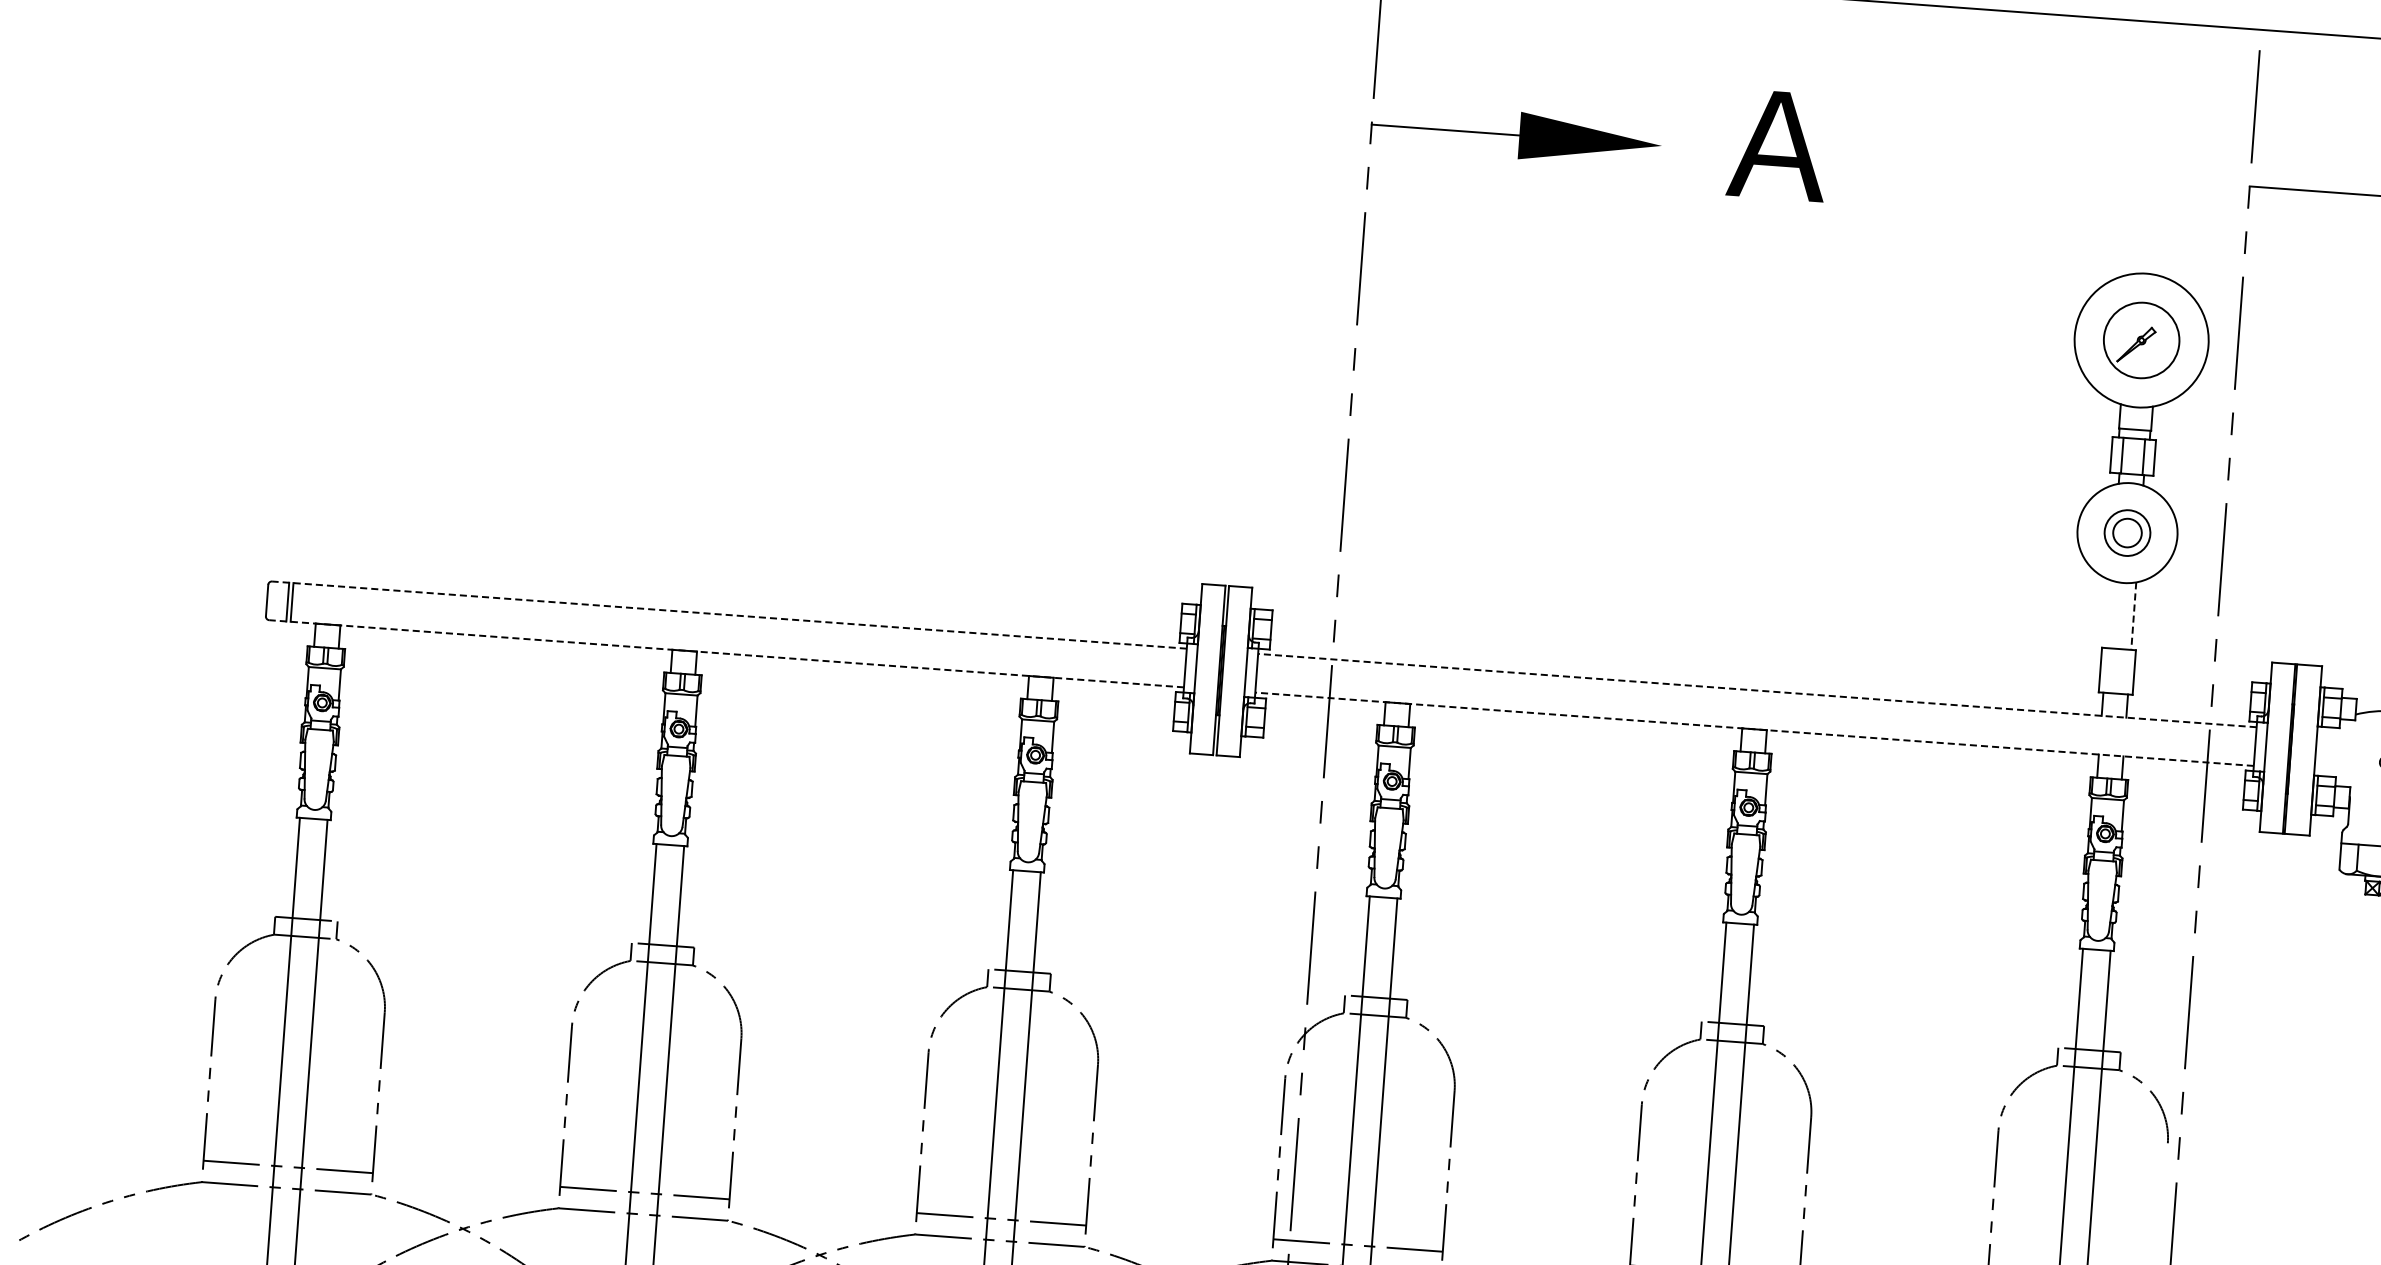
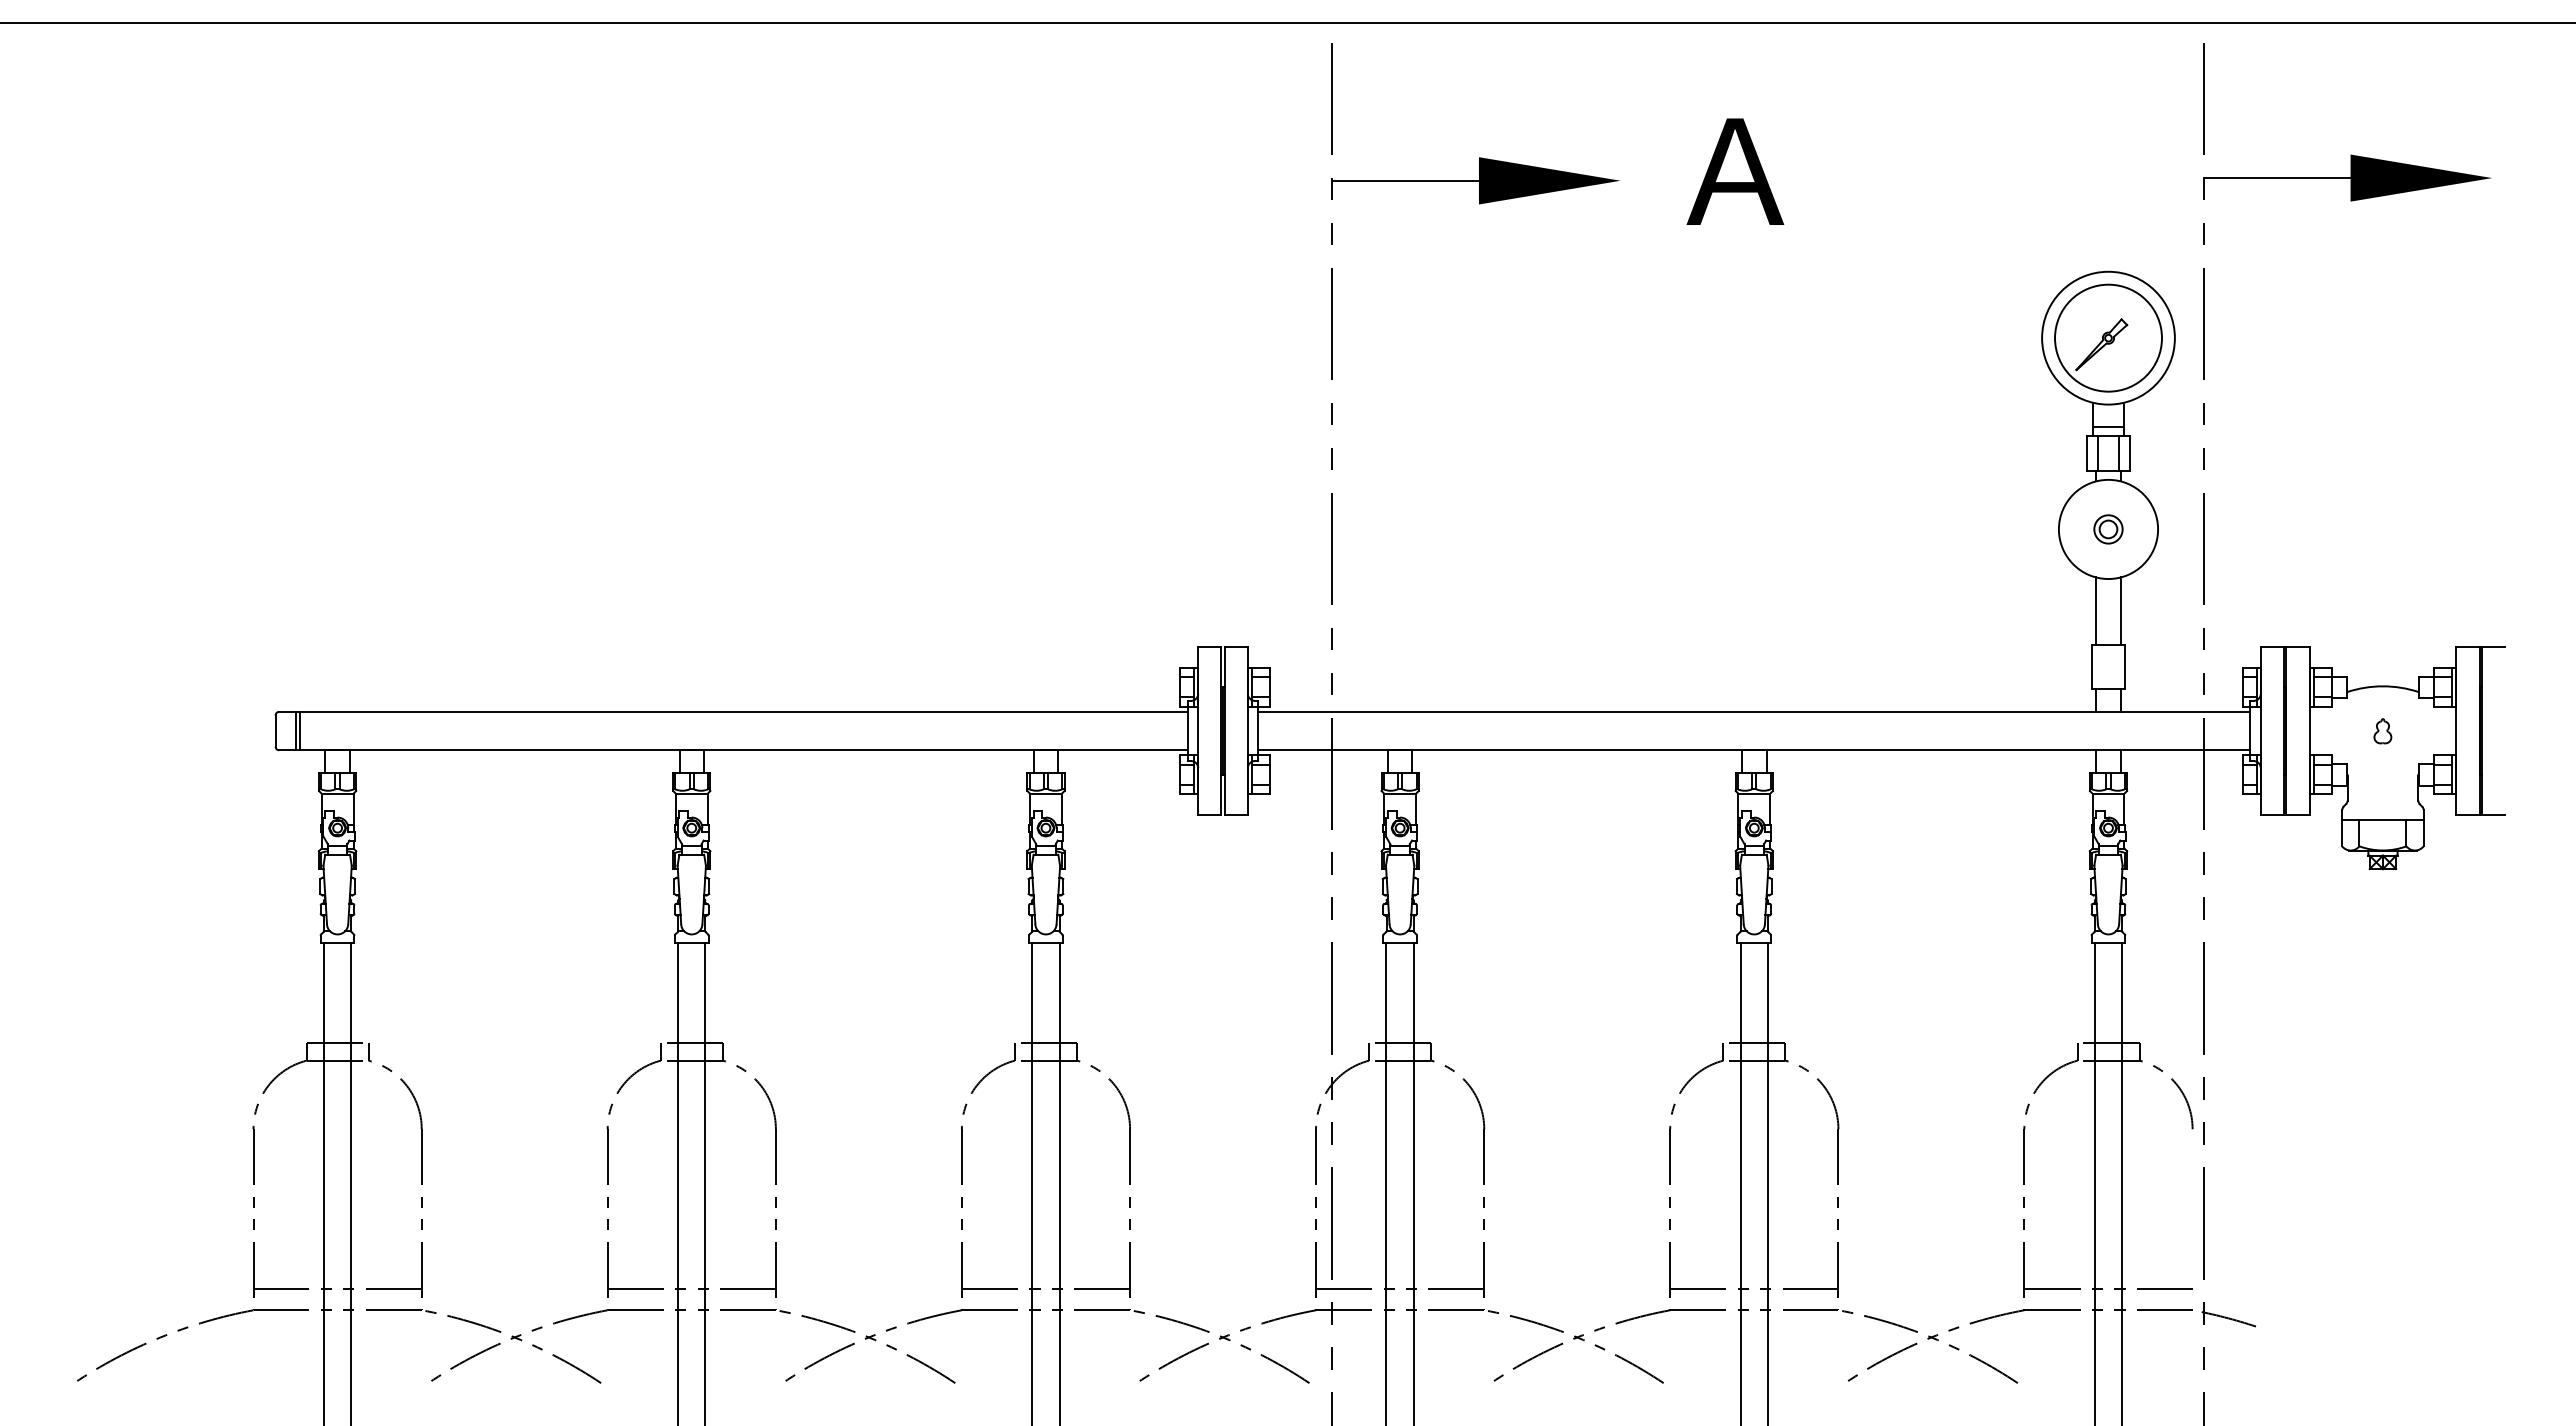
part: (2141, 339) -> (2108, 337), size x1.43
part: (2127, 533) -> (2108, 529), size x0.62
line: (2109, 613) -> (2096, 610), added
line: (728, 614) -> (732, 711), dashed -> solid
line: (2133, 615) -> (2120, 610), dashed -> solid
line: (725, 653) -> (732, 750), dashed -> solid
line: (1757, 690) -> (1754, 711), dashed -> solid
line: (1754, 729) -> (1754, 750), dashed -> solid

